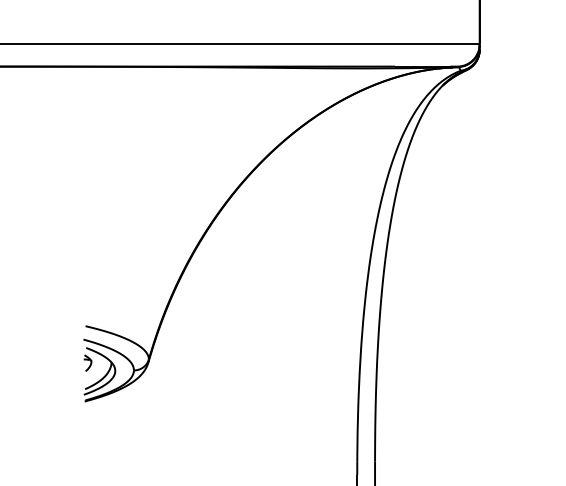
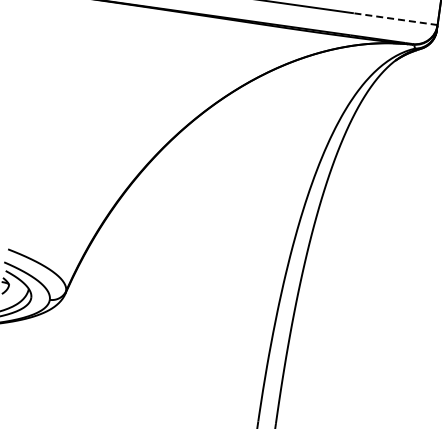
line: (436, 44) -> (394, 19), solid -> dashed

